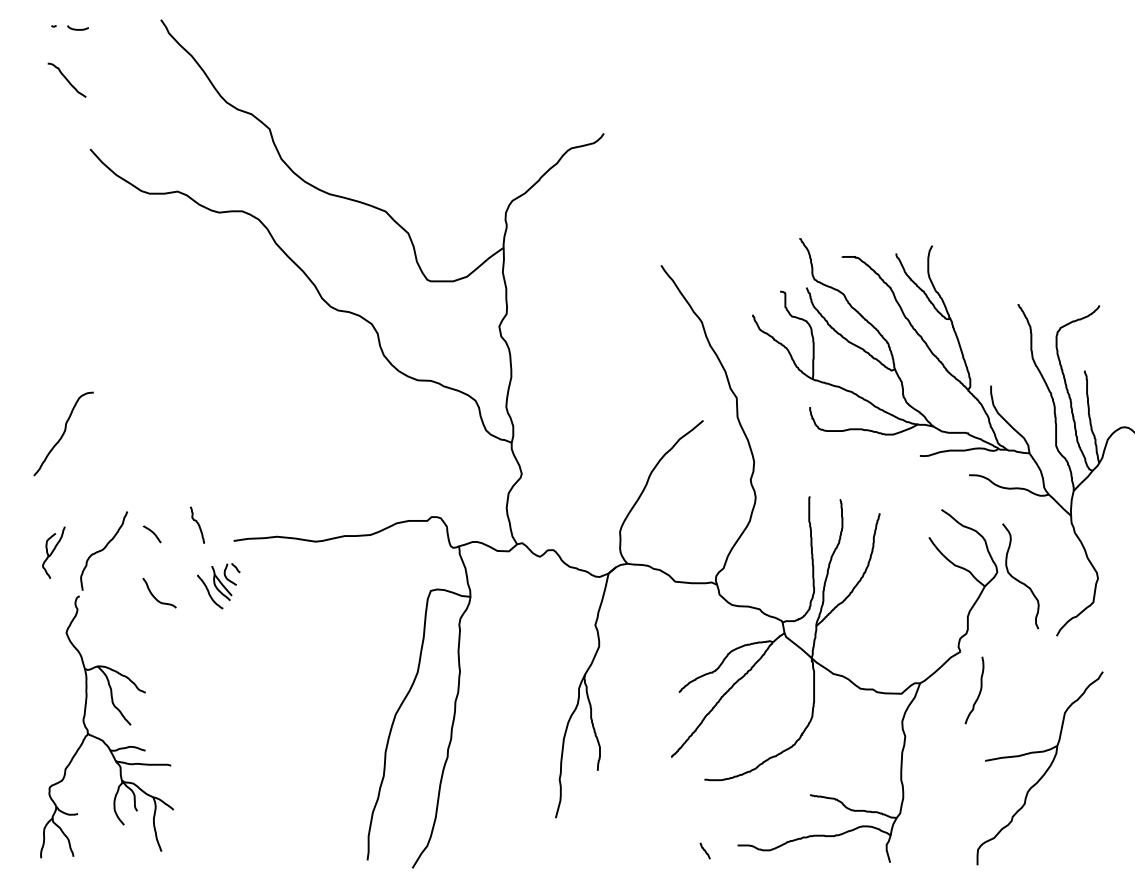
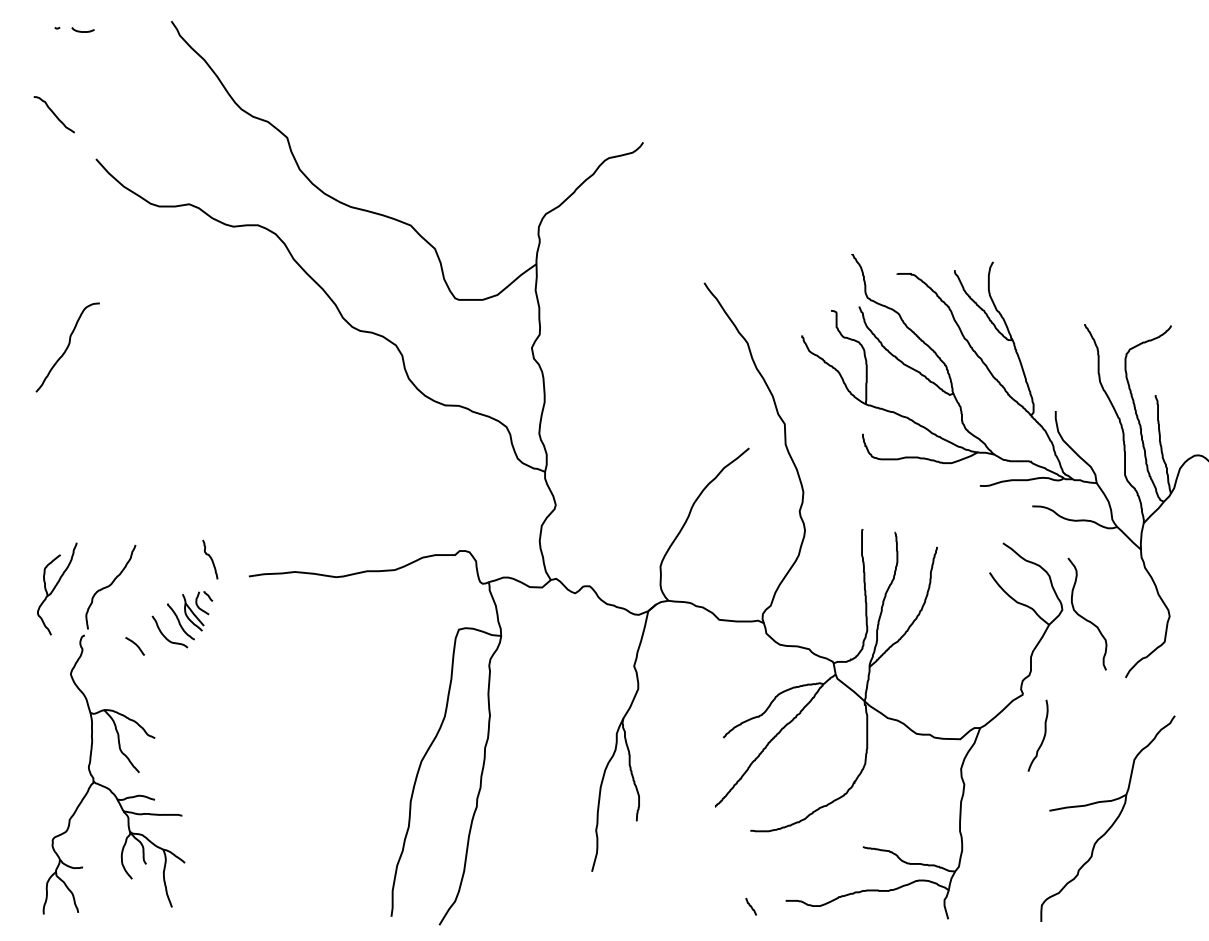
curve: (66, 80) -> (53, 114), moved
curve: (63, 433) -> (67, 347), moved
curve: (152, 533) -> (135, 645), moved
part: (54, 552) -> (57, 588), size x1.67
part: (219, 586) -> (190, 615), moved

